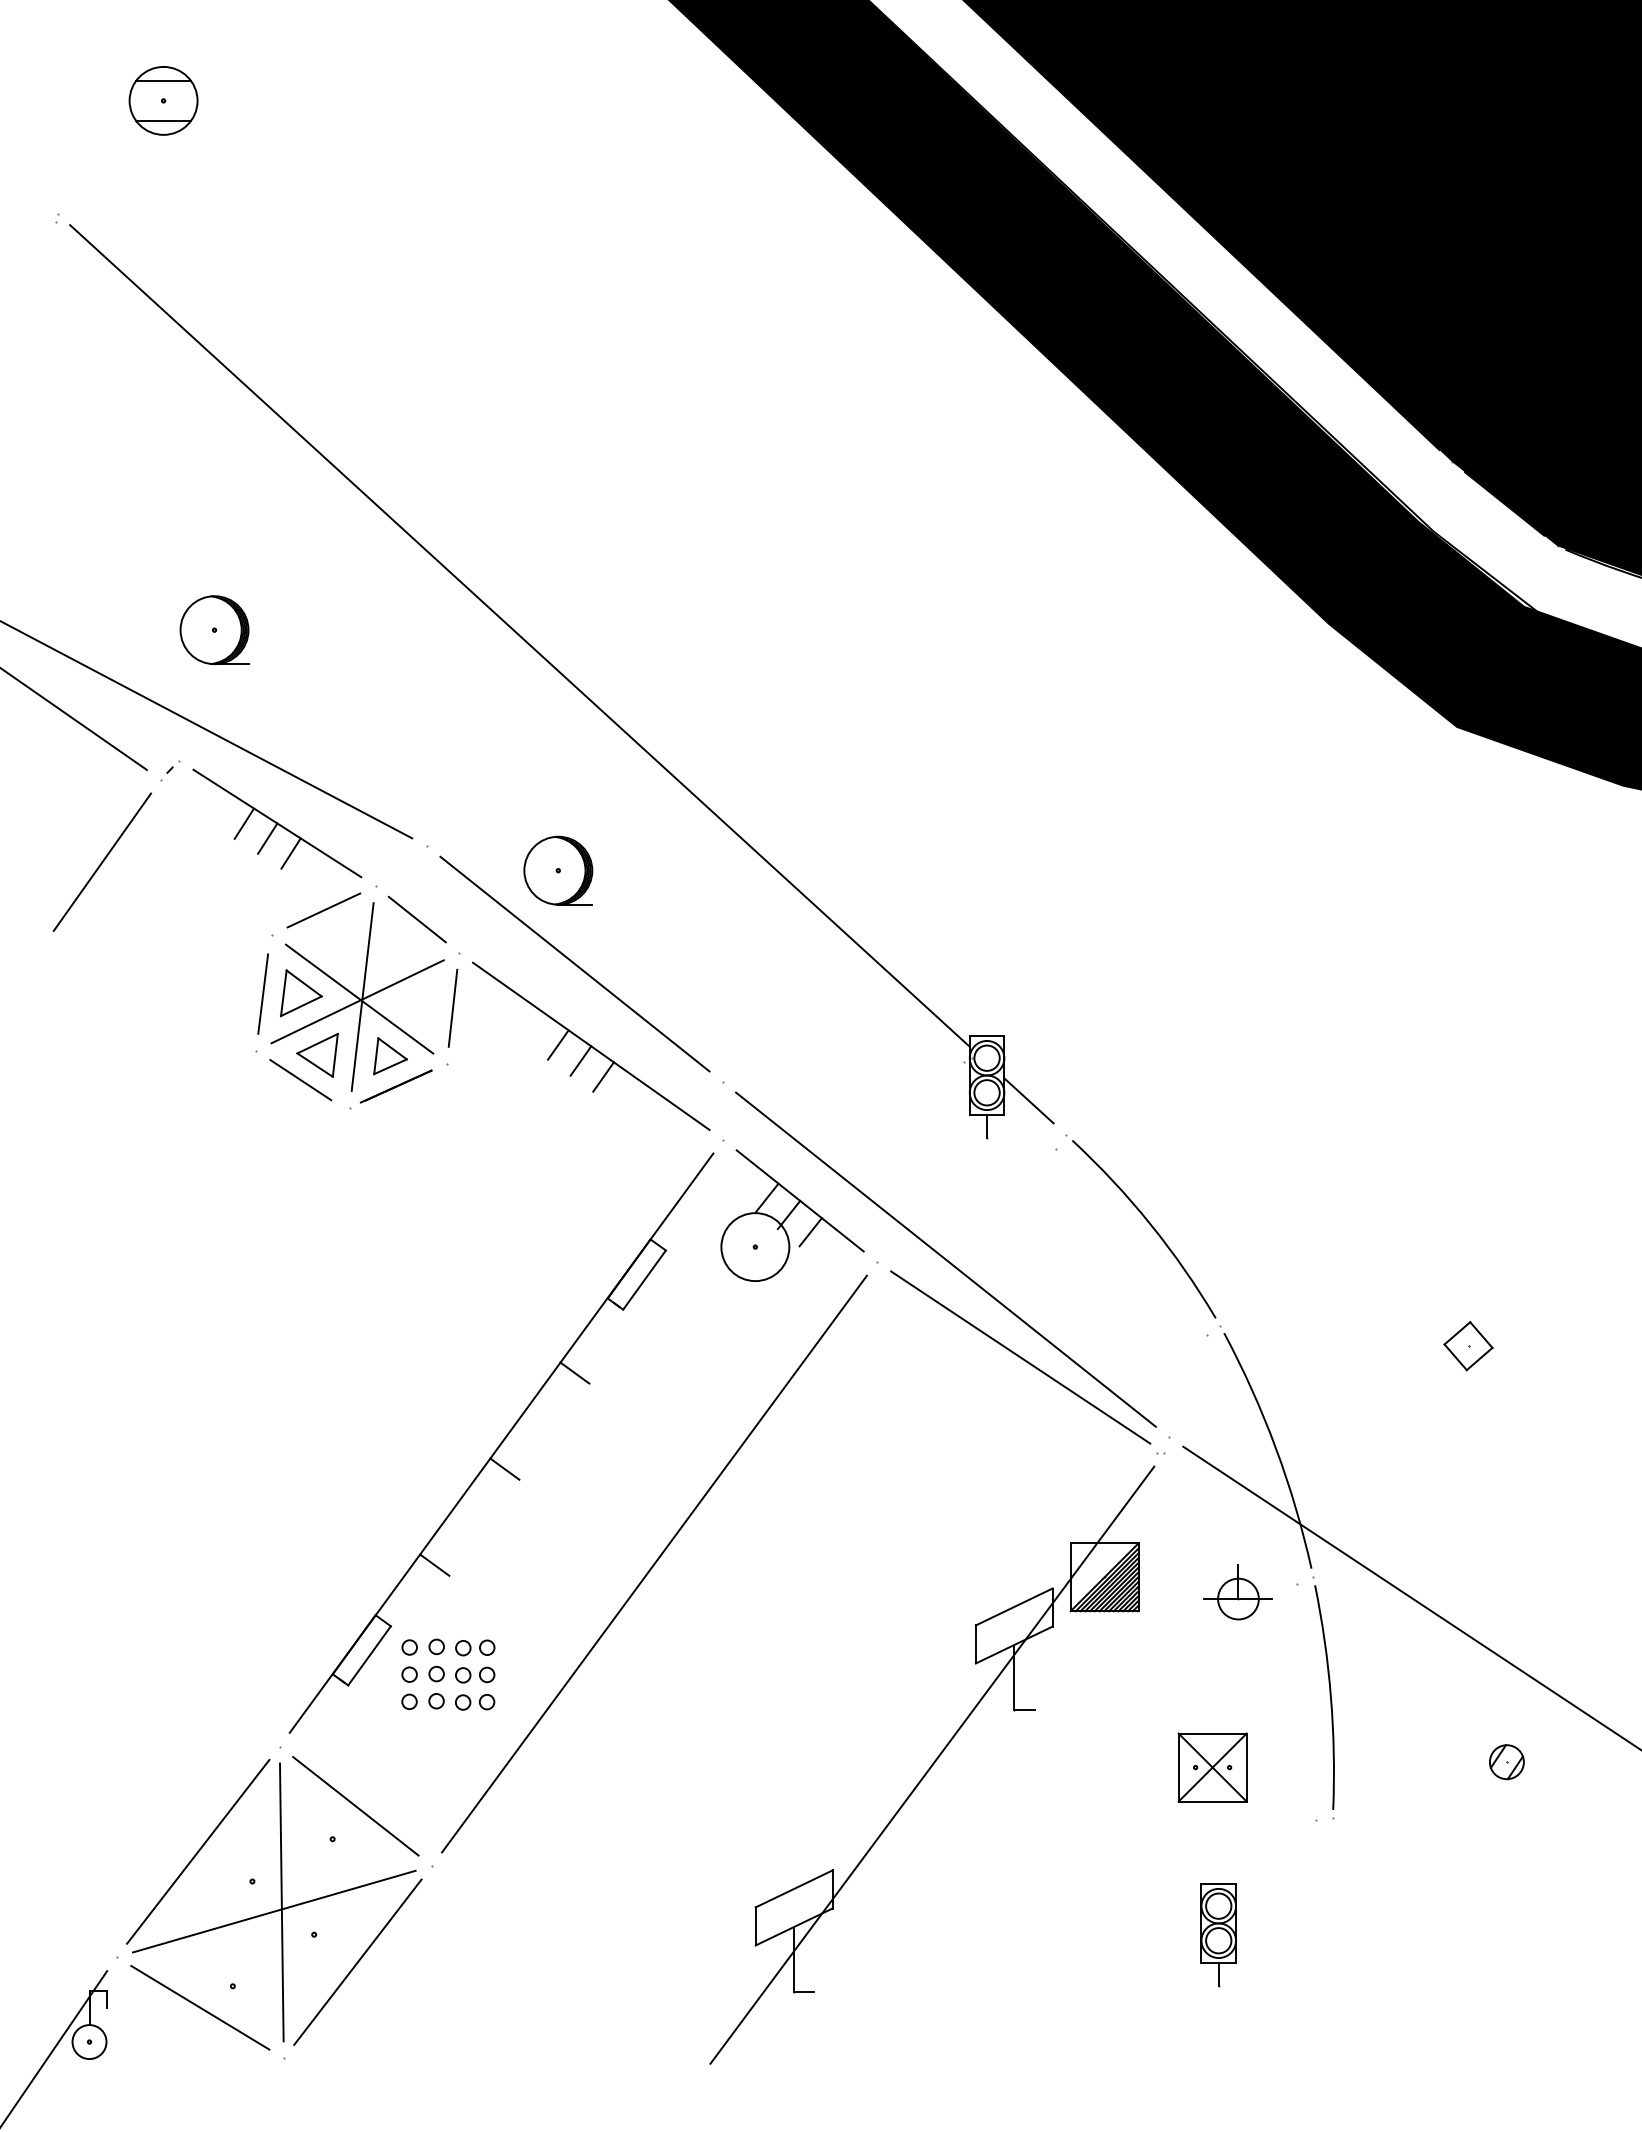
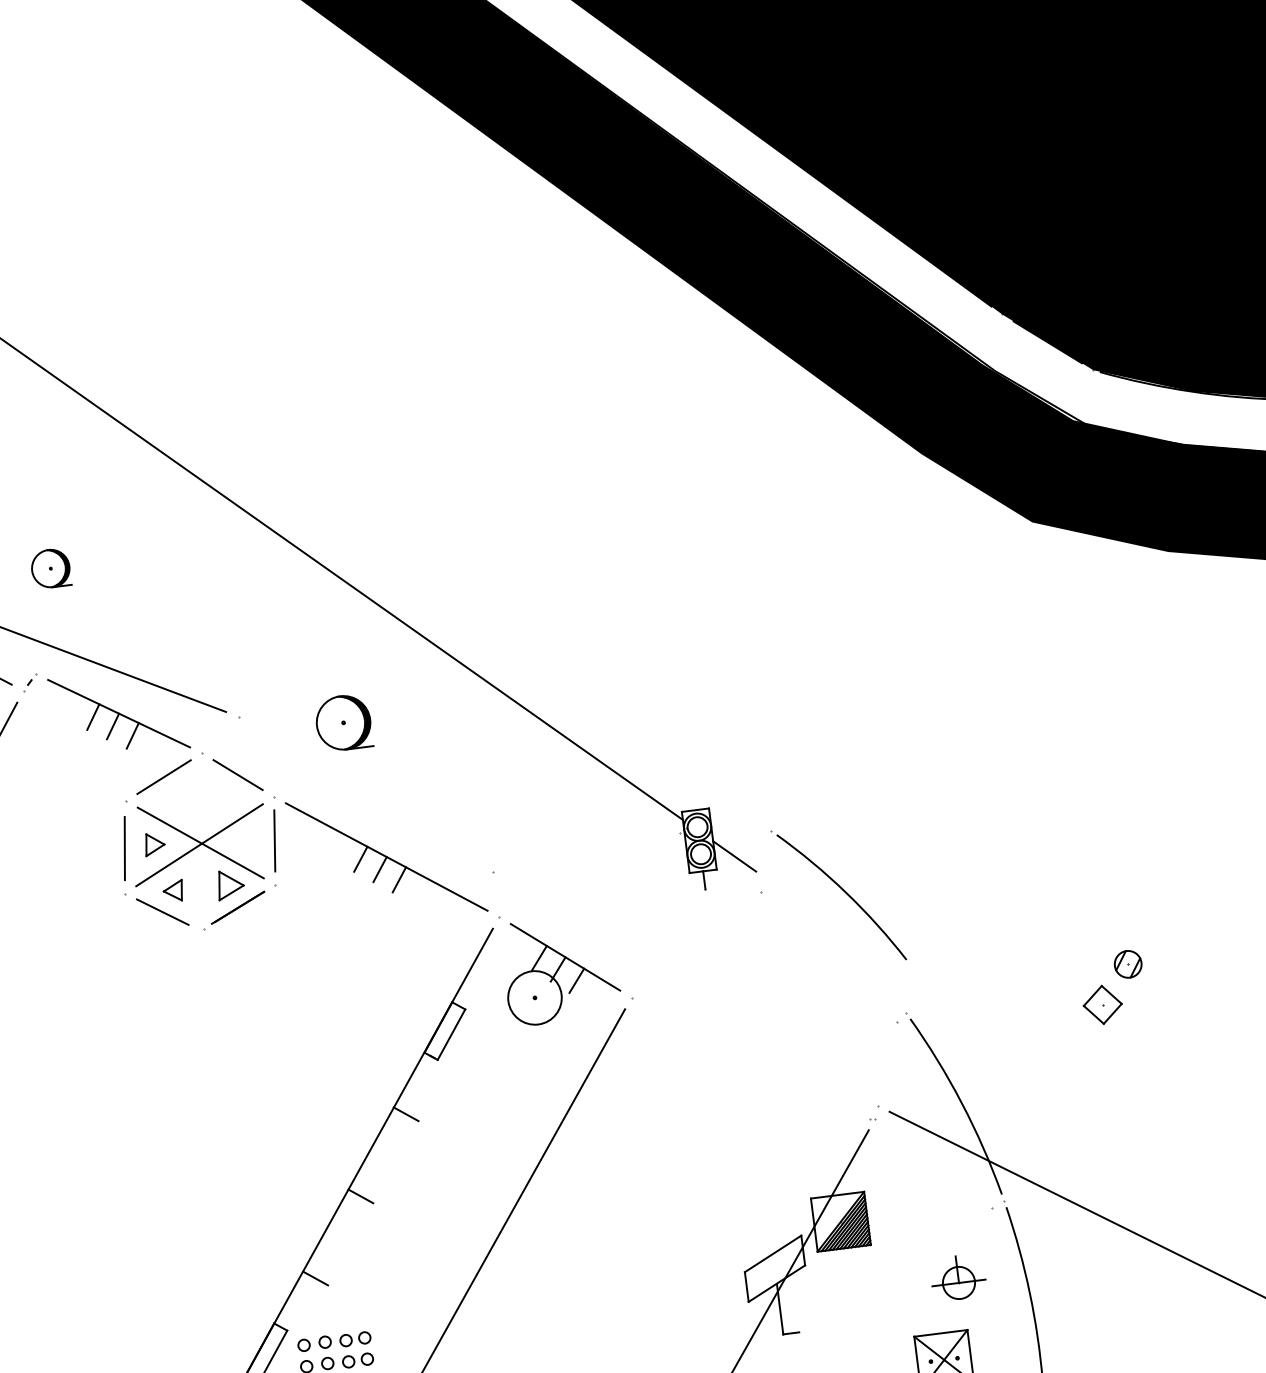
part: (214, 629) -> (50, 568), size x0.7
line: (574, 963) -> (365, 793), removed
part: (301, 993) -> (154, 844), size x0.6
line: (362, 996) -> (202, 840), removed
part: (317, 1055) -> (173, 891), size x0.6
part: (1146, 1221) -> (842, 890), moved
line: (945, 1259) -> (684, 988), removed
line: (1020, 1357) -> (753, 1058), removed
part: (1237, 1592) -> (957, 1277), moved
part: (1506, 1762) -> (1127, 964), moved

